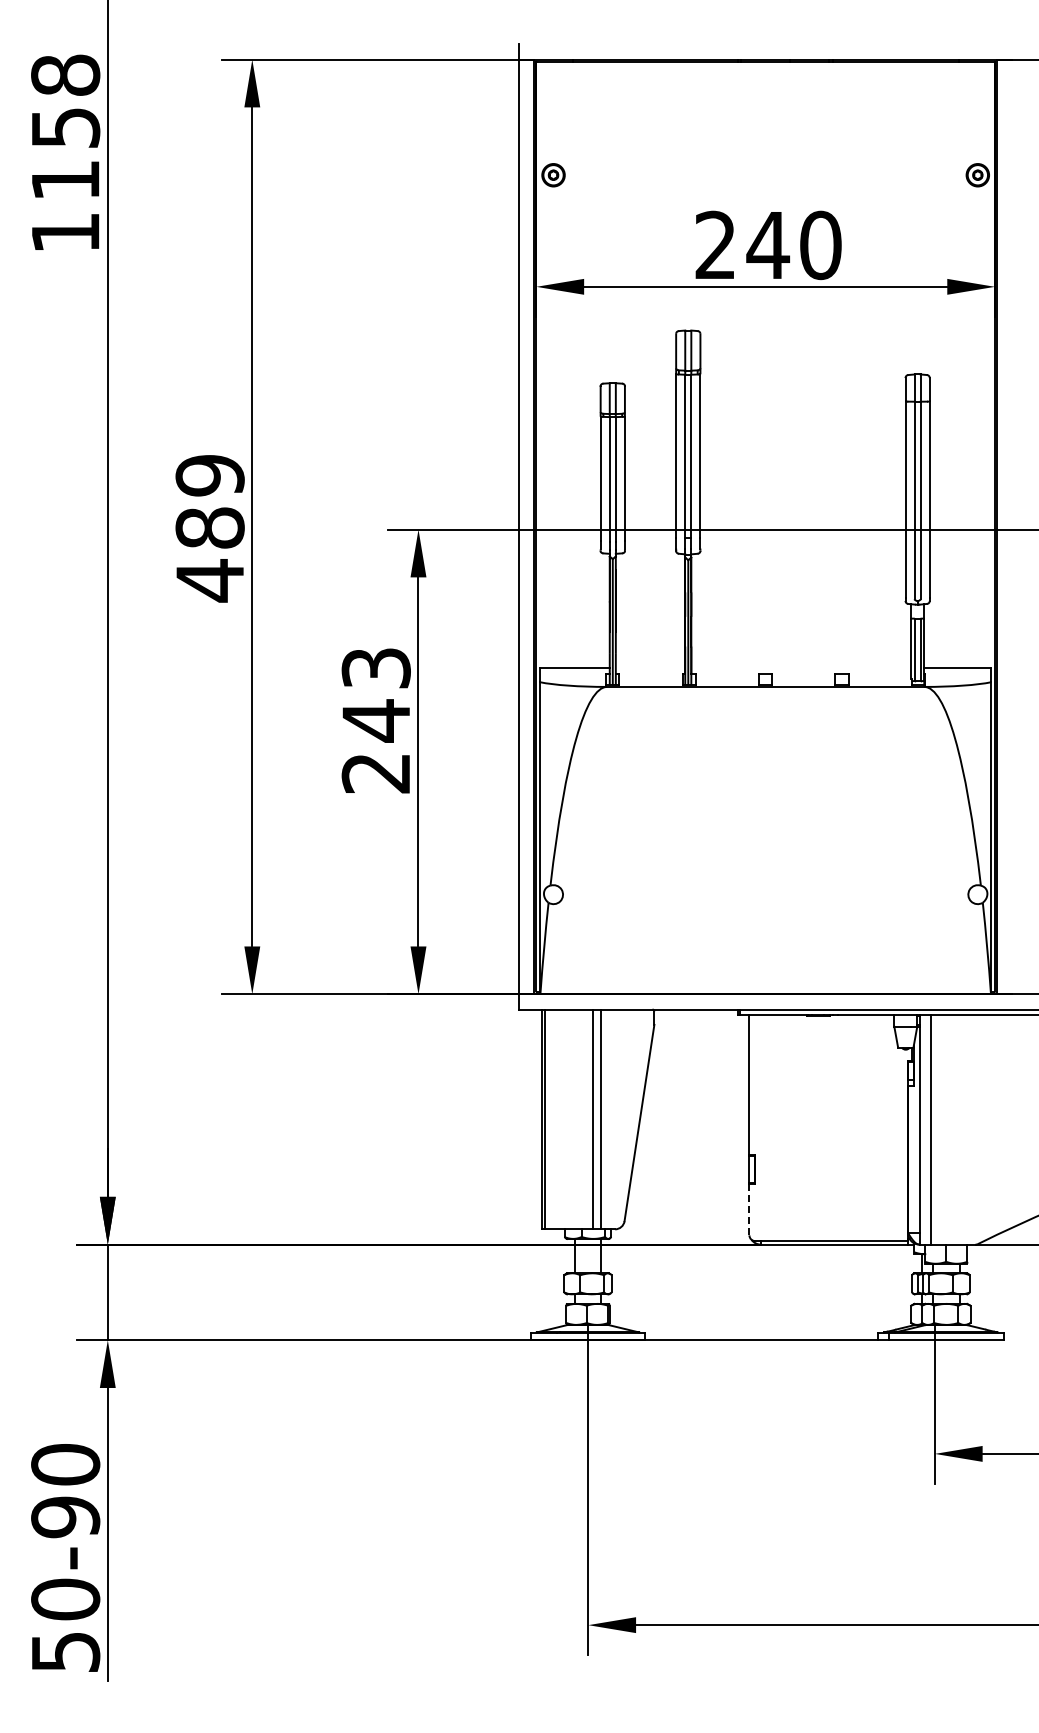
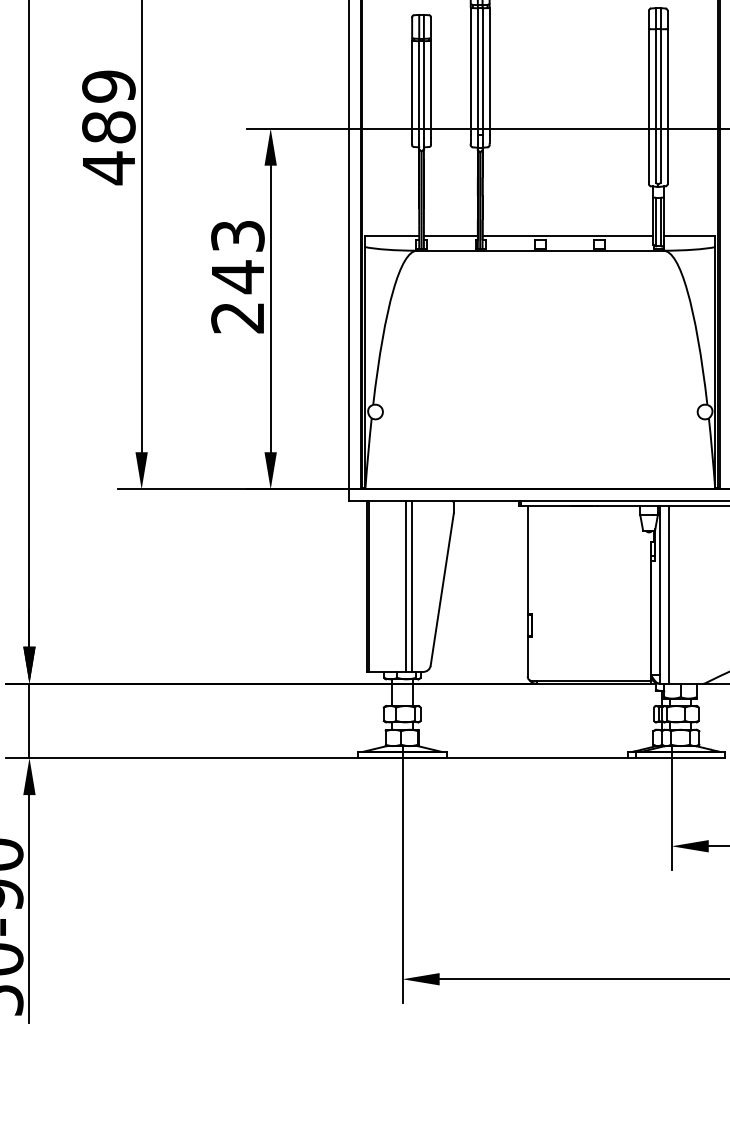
line: (650, 668) -> (450, 236), added
line: (800, 668) -> (567, 236), added
line: (749, 1209) -> (527, 656), dashed -> solid

